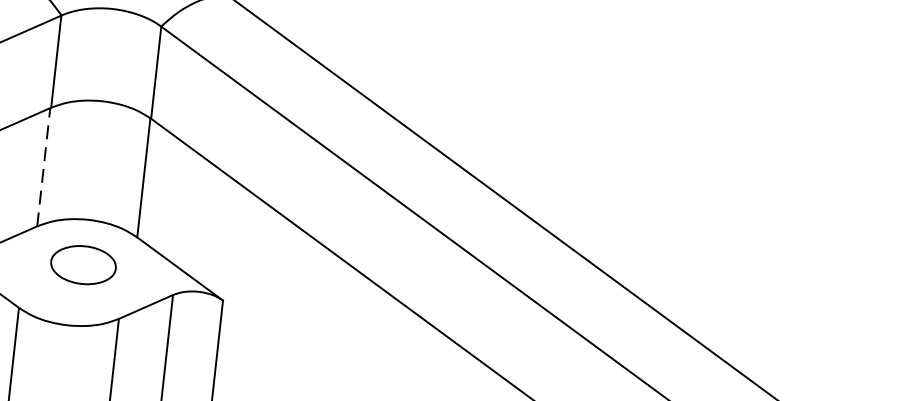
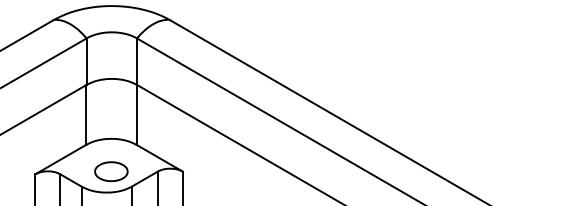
line: (44, 168) -> (86, 115), dashed -> solid
part: (83, 264) -> (111, 171), moved

